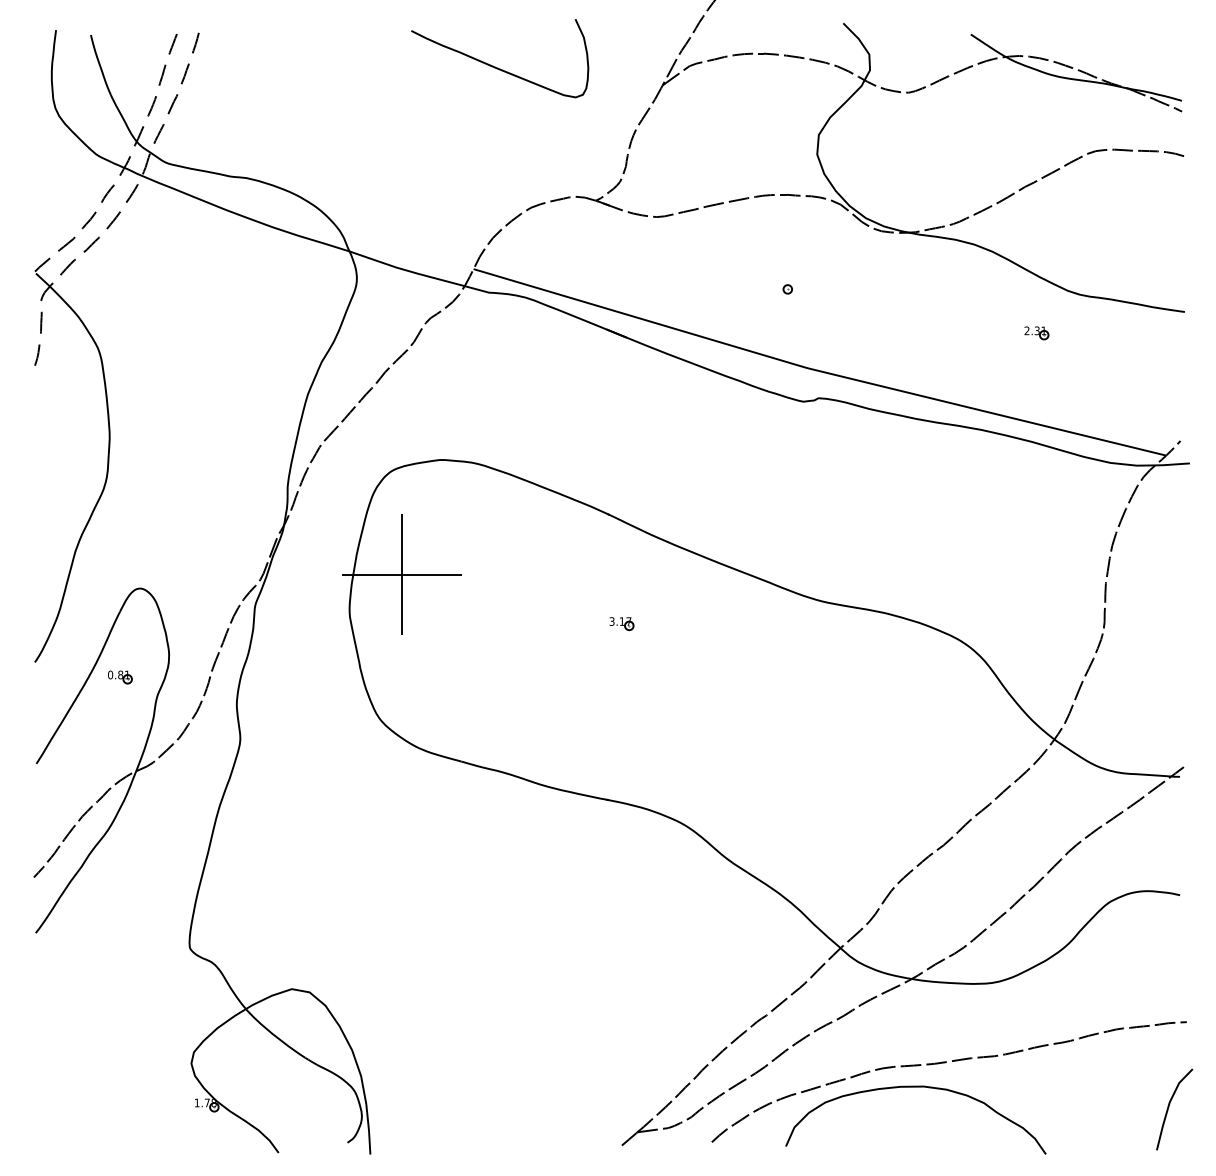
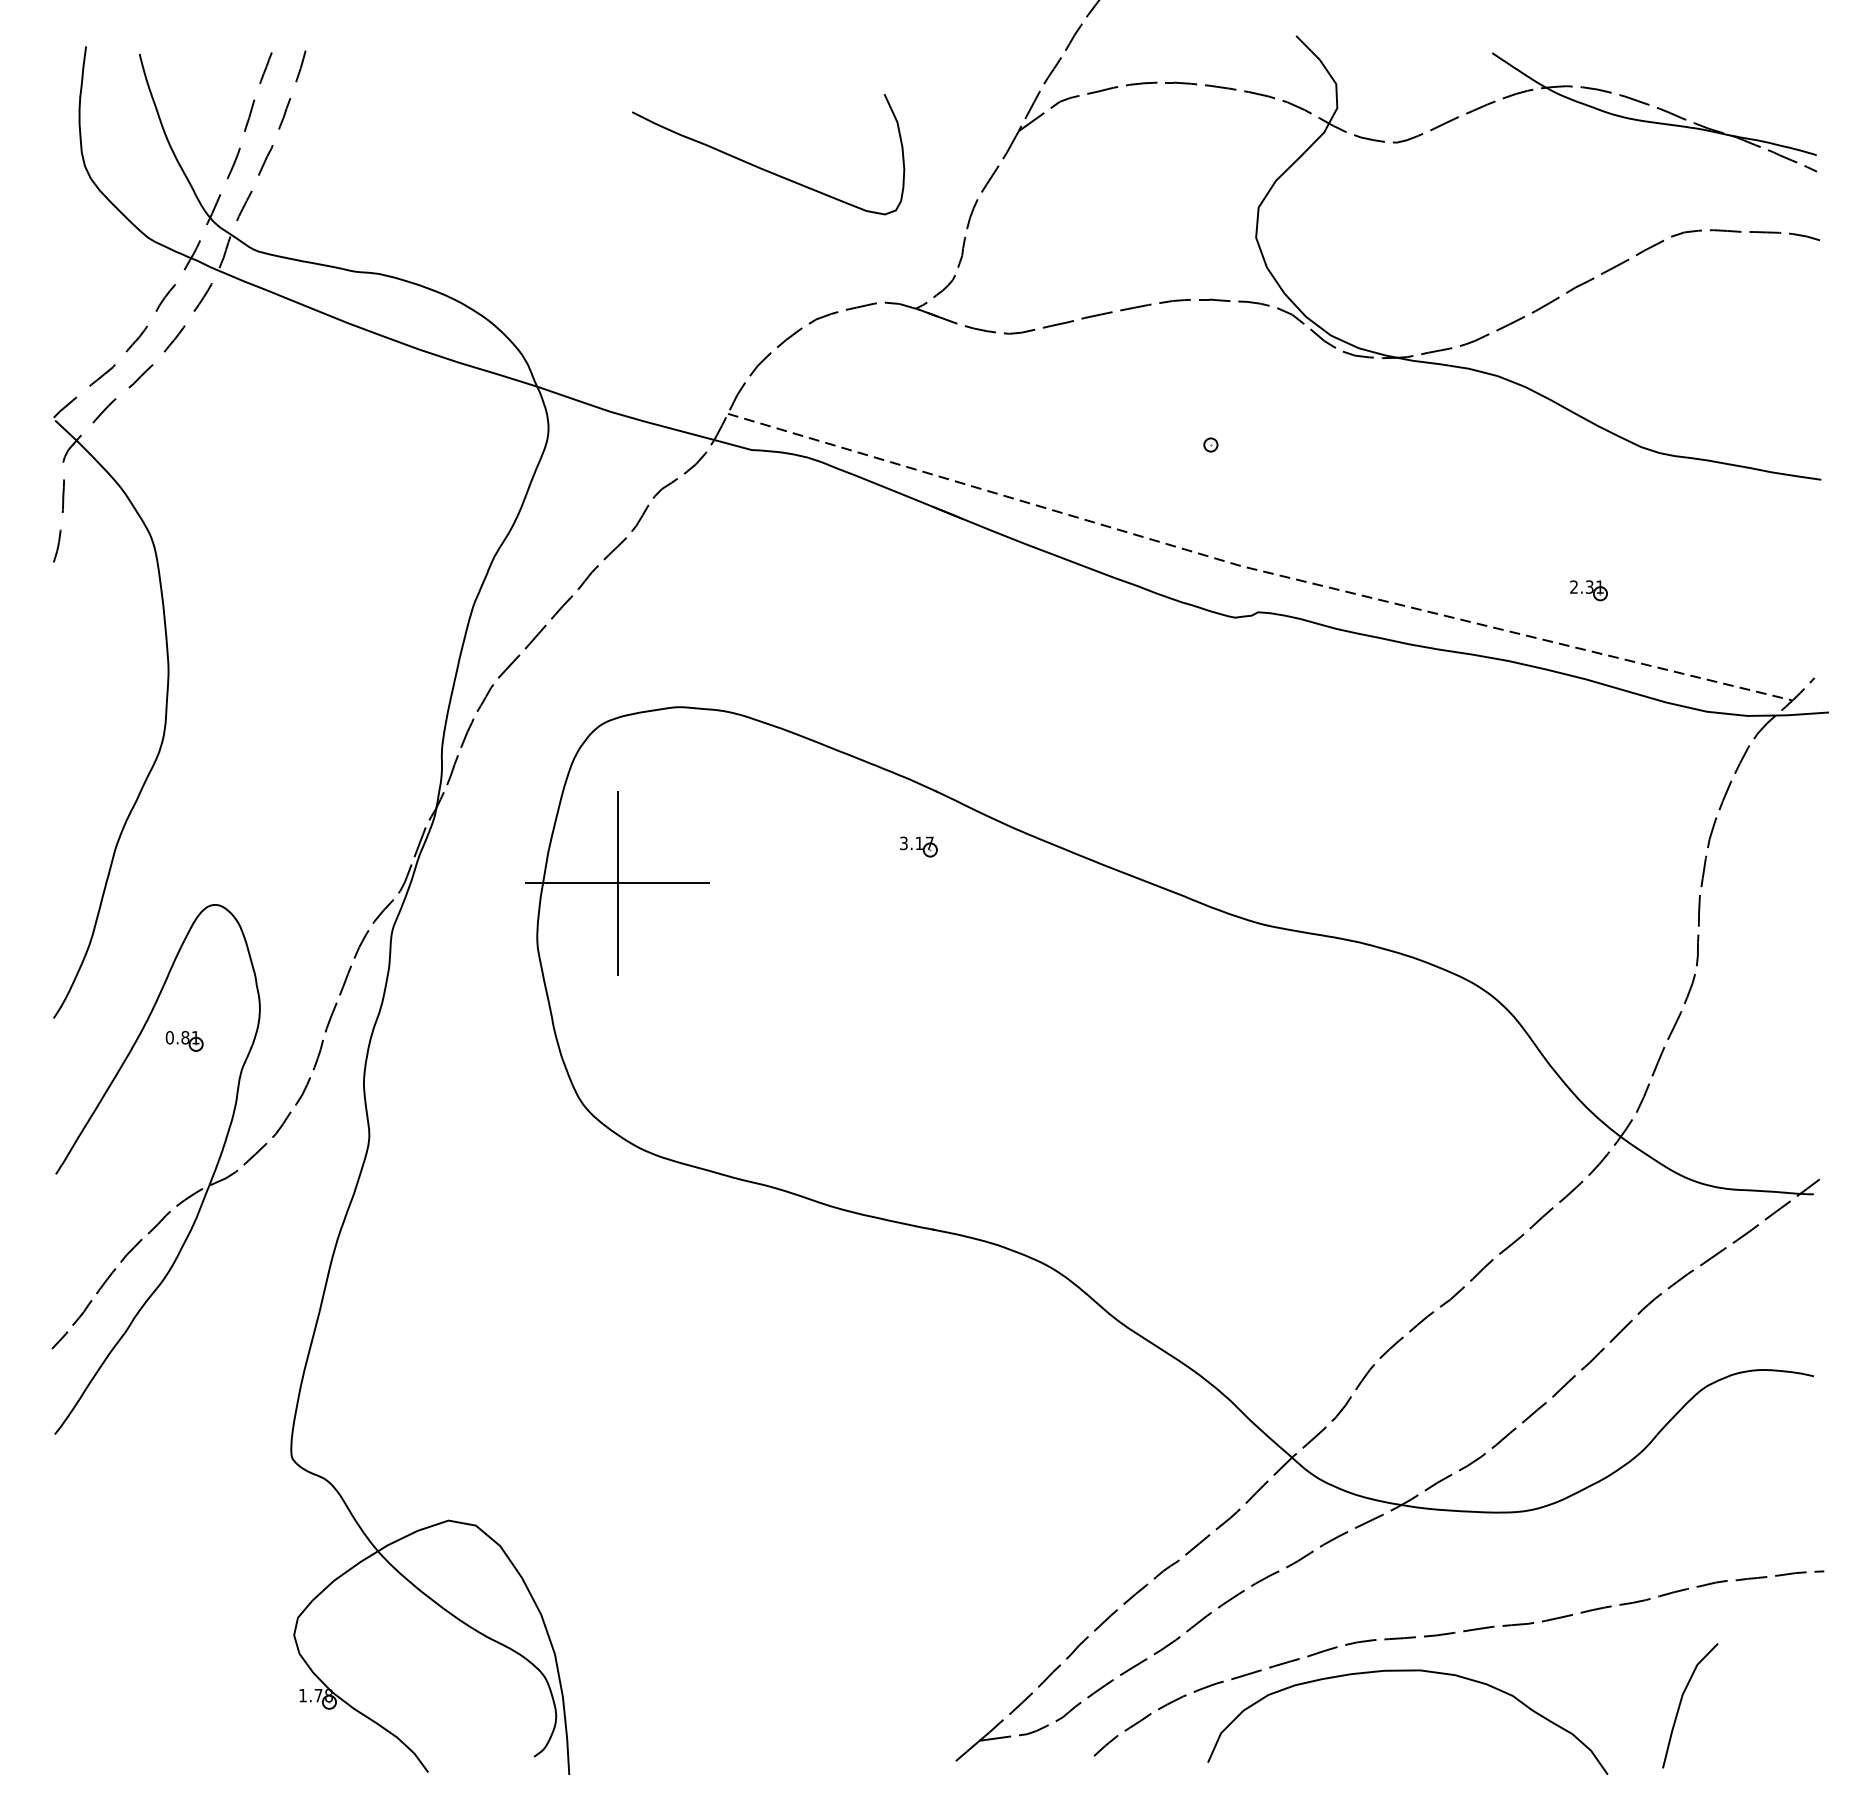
curve: (495, 66) -> (761, 166), moved
part: (1036, 333) -> (1588, 591), moved
line: (816, 370) -> (1255, 569), solid -> dashed
part: (621, 624) -> (918, 847), moved
line: (1169, 1107) -> (1682, 1702), moved

